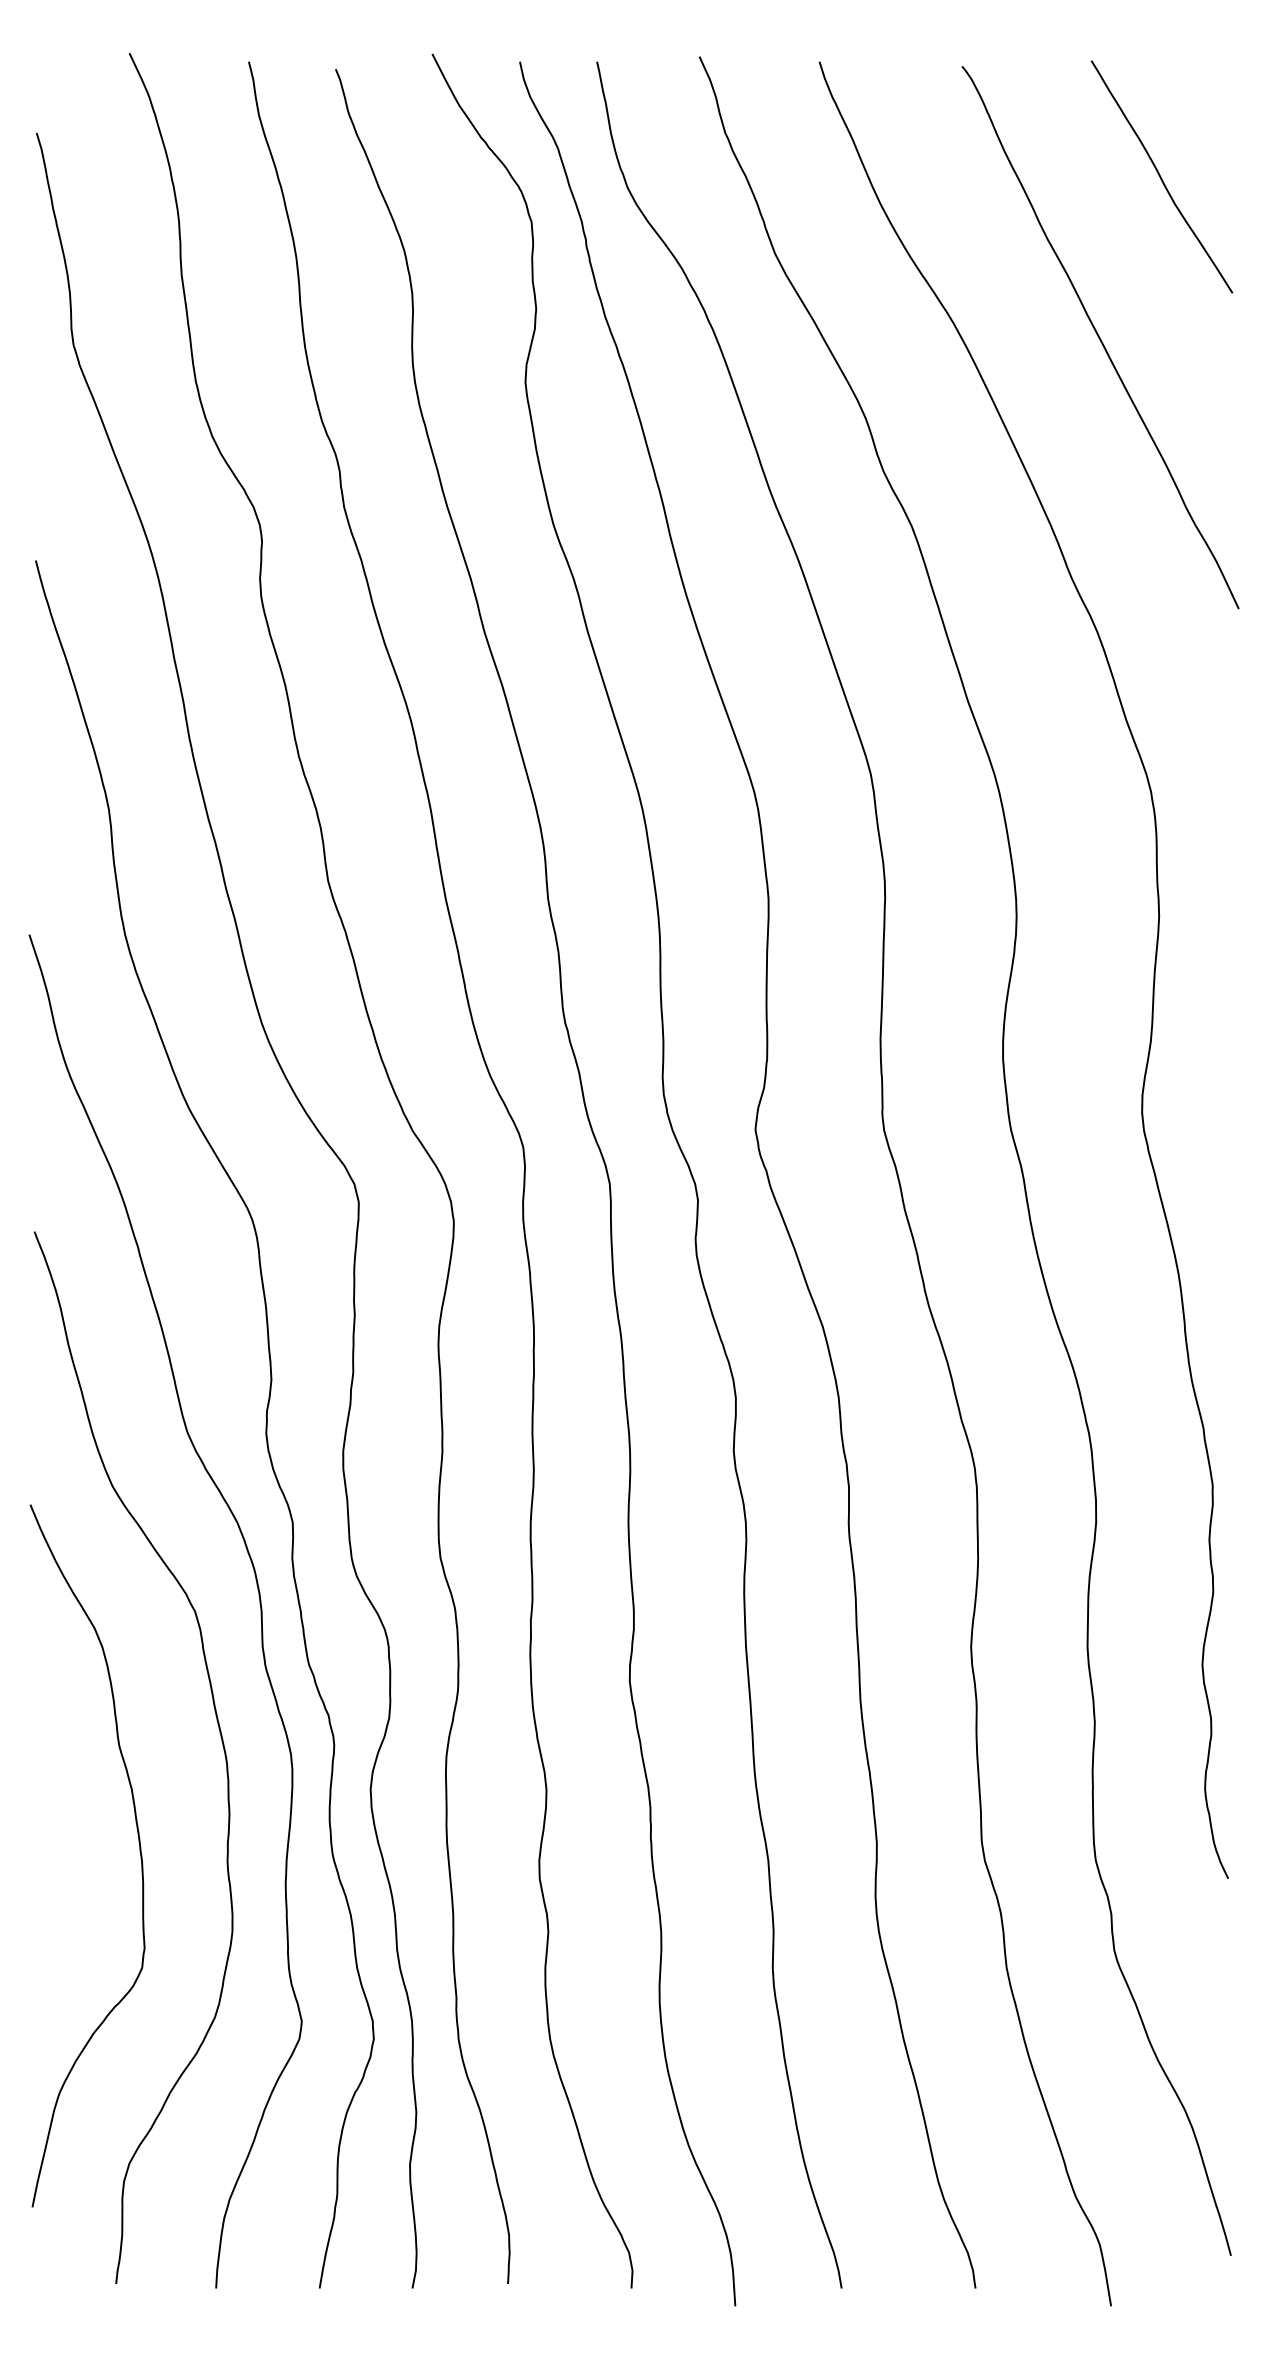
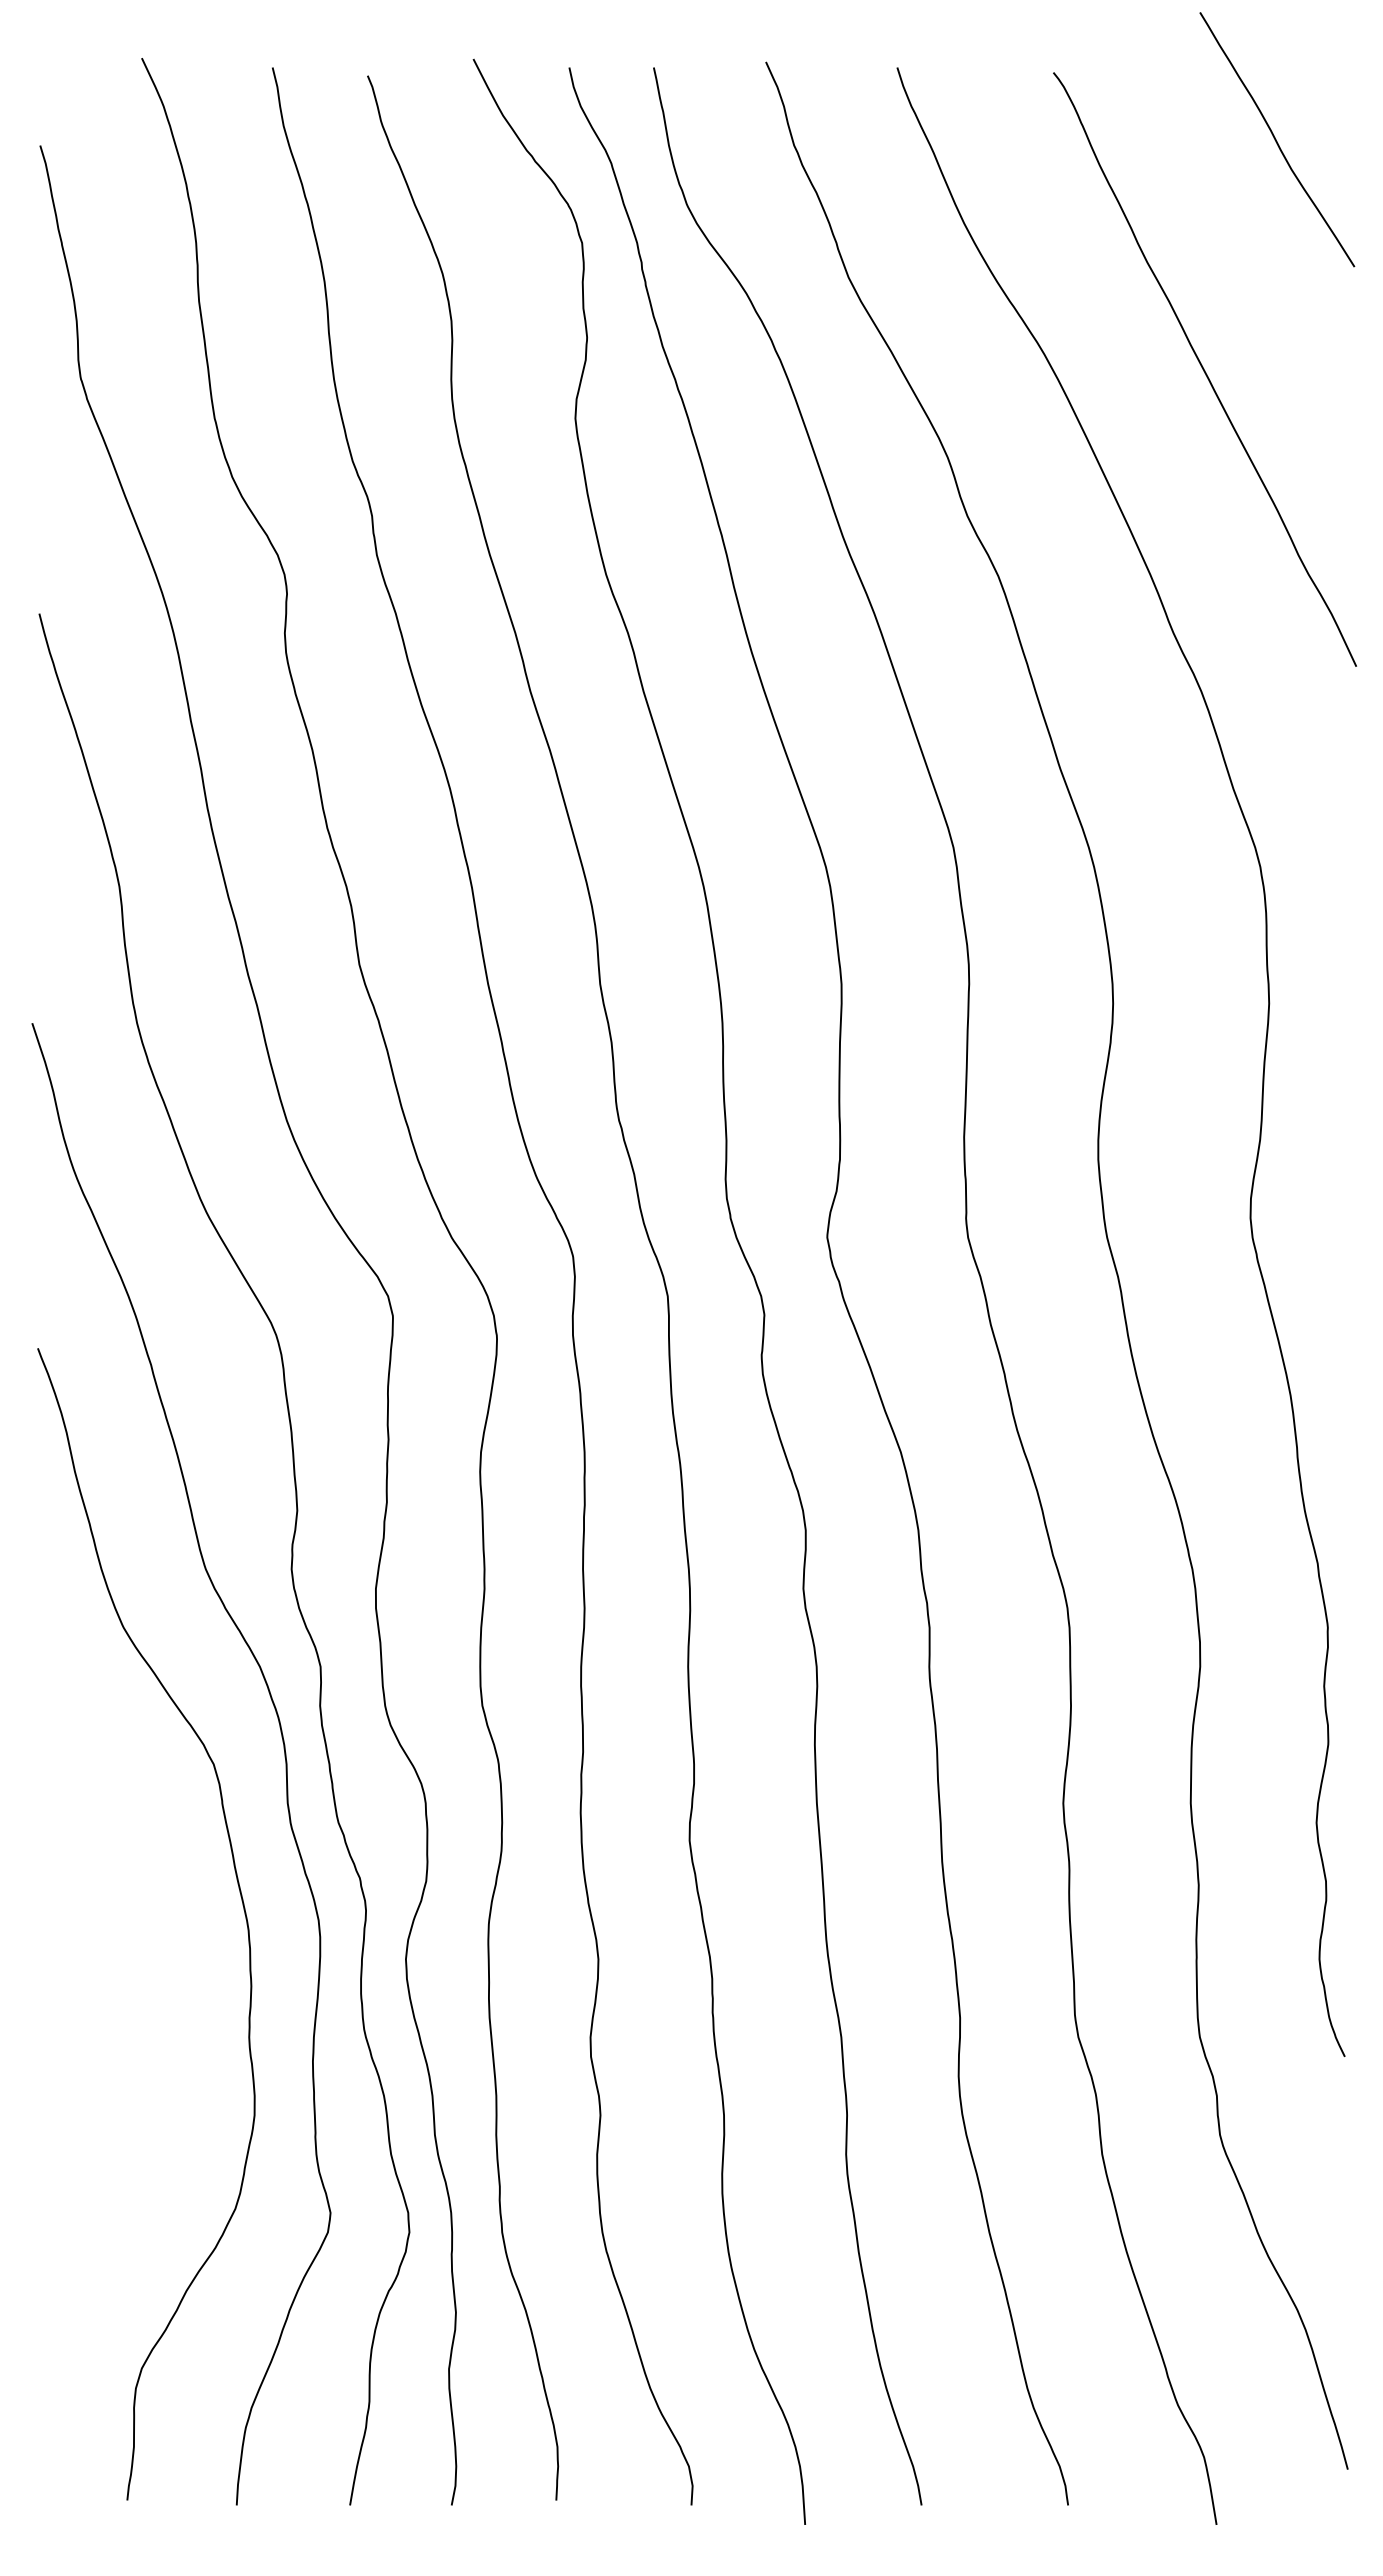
curve: (1161, 176) -> (1276, 139), moved
curve: (139, 1848) -> (152, 2023), removed

